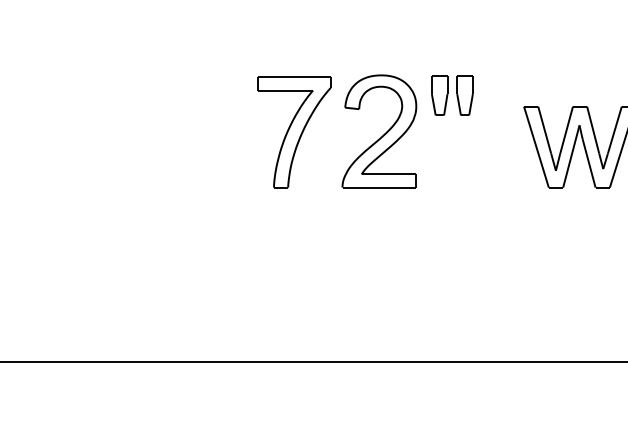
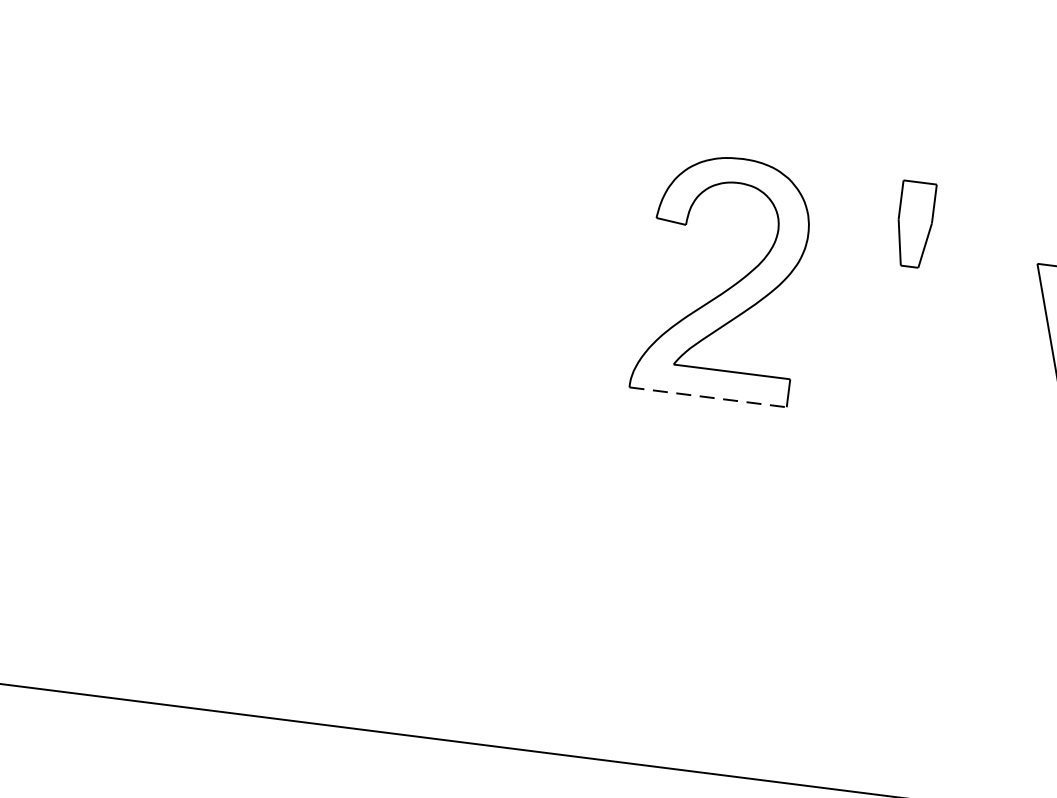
part: (439, 95) -> (860, 217), removed
part: (294, 132) -> (542, 257), removed
line: (379, 187) -> (708, 397), solid -> dashed

